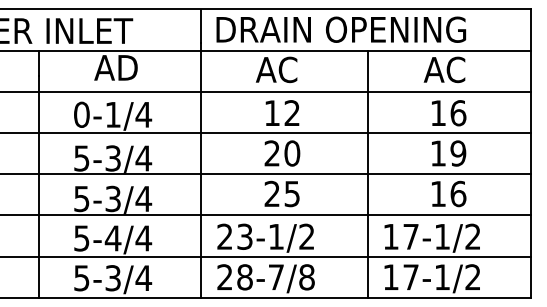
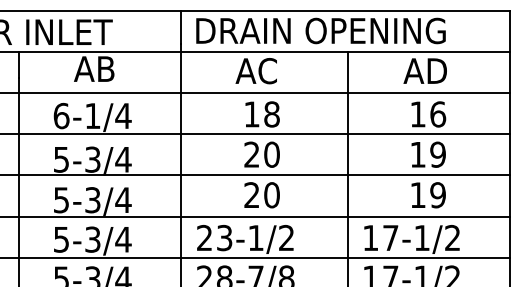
text: (129, 67) -> (109, 68), AD -> AB
text: (456, 69) -> (436, 70), AC -> AD
text: (292, 113) -> (272, 114), 12 -> 18
text: (81, 114) -> (61, 115), 0-1/4 -> 6-1/4
text: (292, 193) -> (272, 194), 25 -> 20
text: (458, 193) -> (438, 194), 16 -> 19
text: (112, 238) -> (92, 239), 5-4/4 -> 5-3/4

